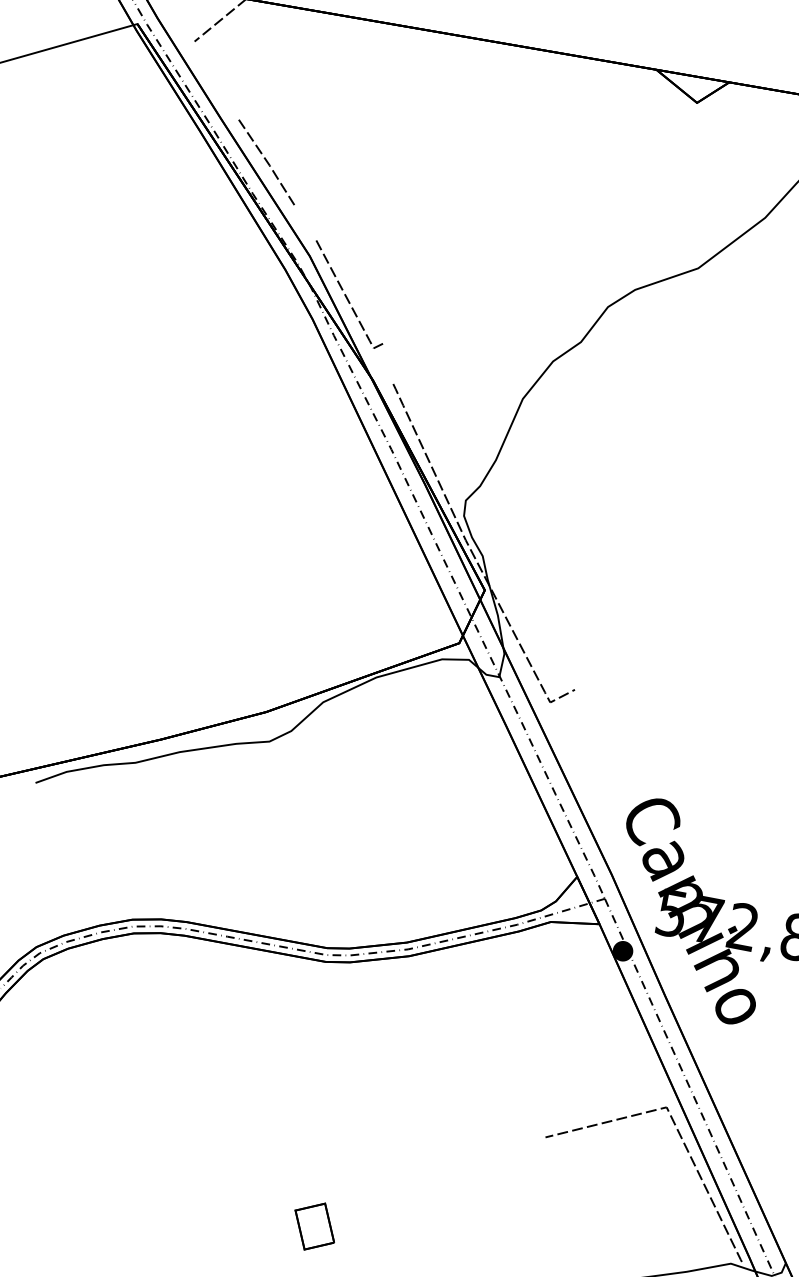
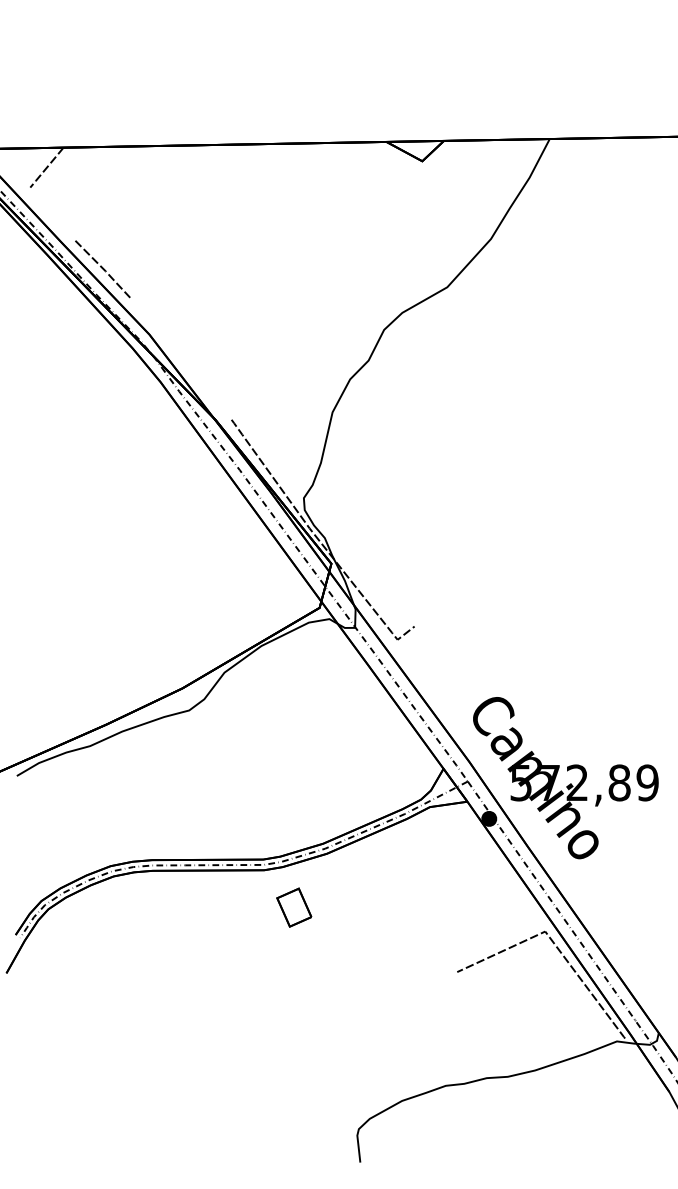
line: (346, 296) -> (183, 359), removed
part: (315, 1226) -> (294, 907), moved

